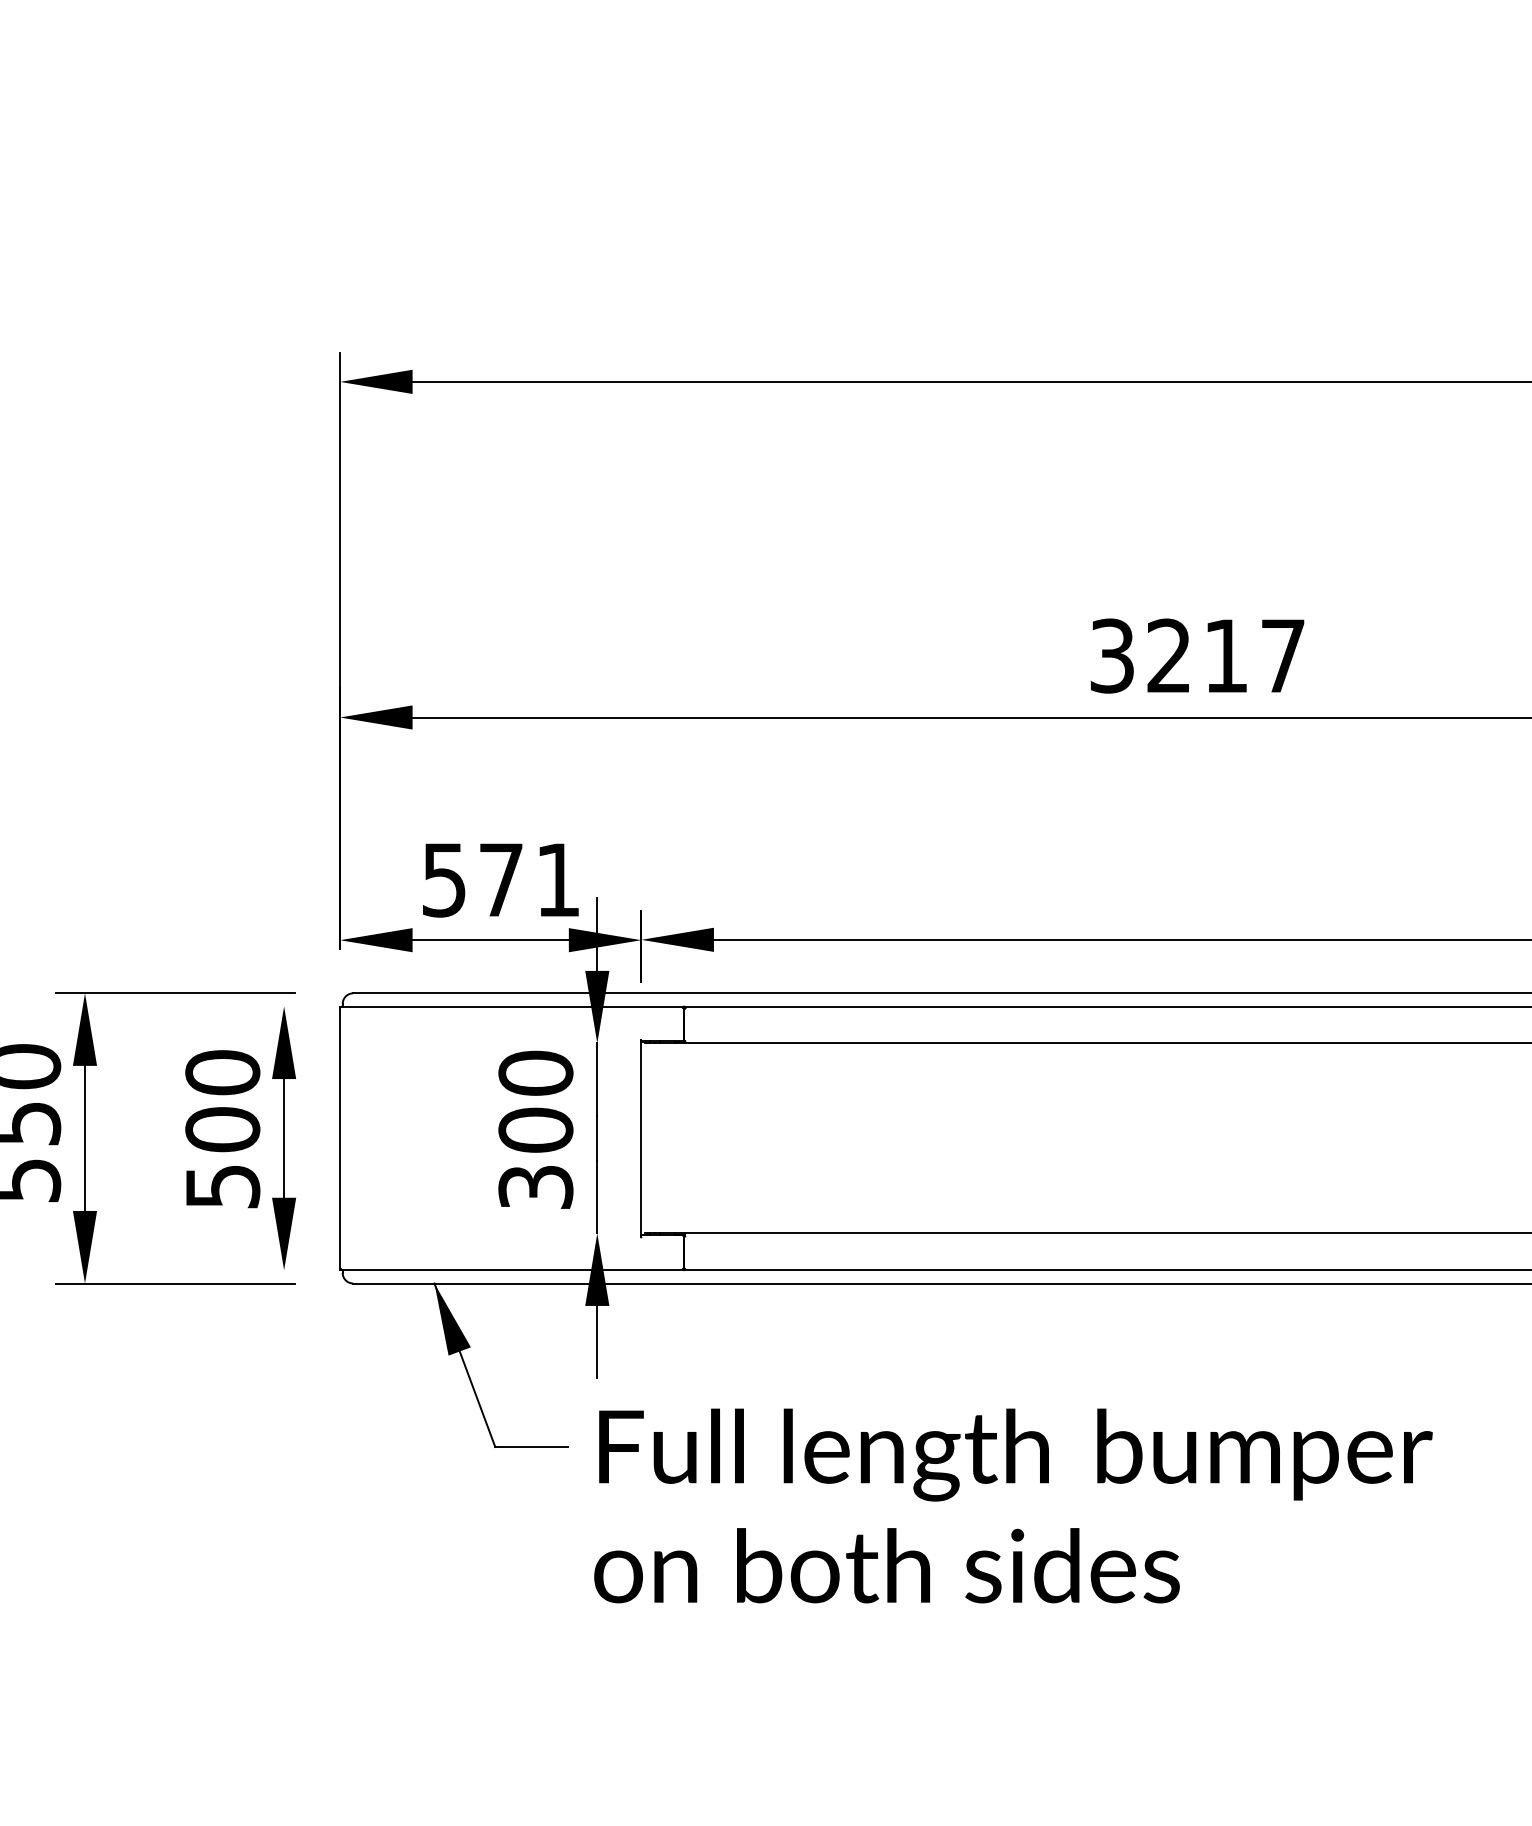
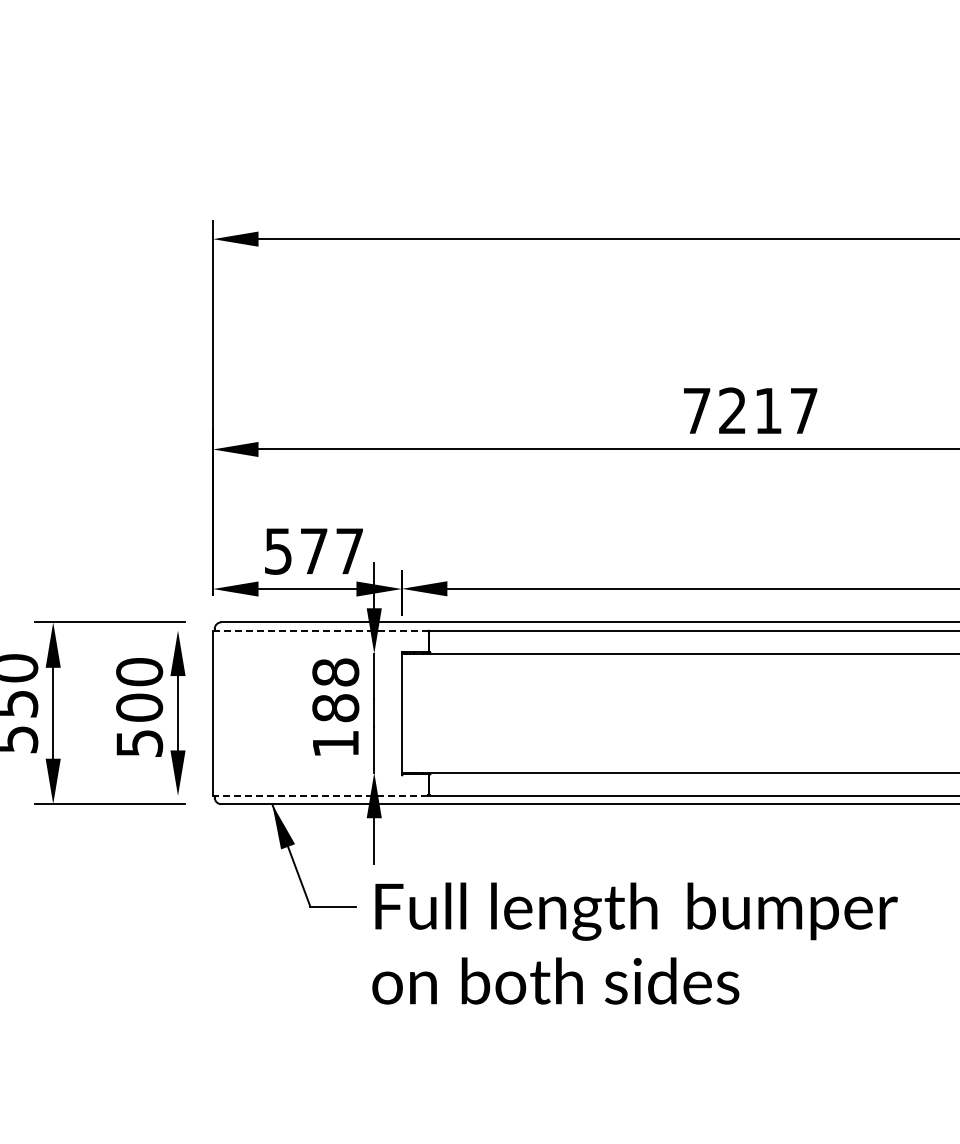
text: (1111, 655) -> (696, 410), 3217 -> 7217
text: (557, 880) -> (349, 551), 571 -> 577
line: (513, 1006) -> (321, 630), solid -> dashed
text: (535, 1129) -> (335, 707), 300 -> 188
line: (511, 1269) -> (320, 795), solid -> dashed

